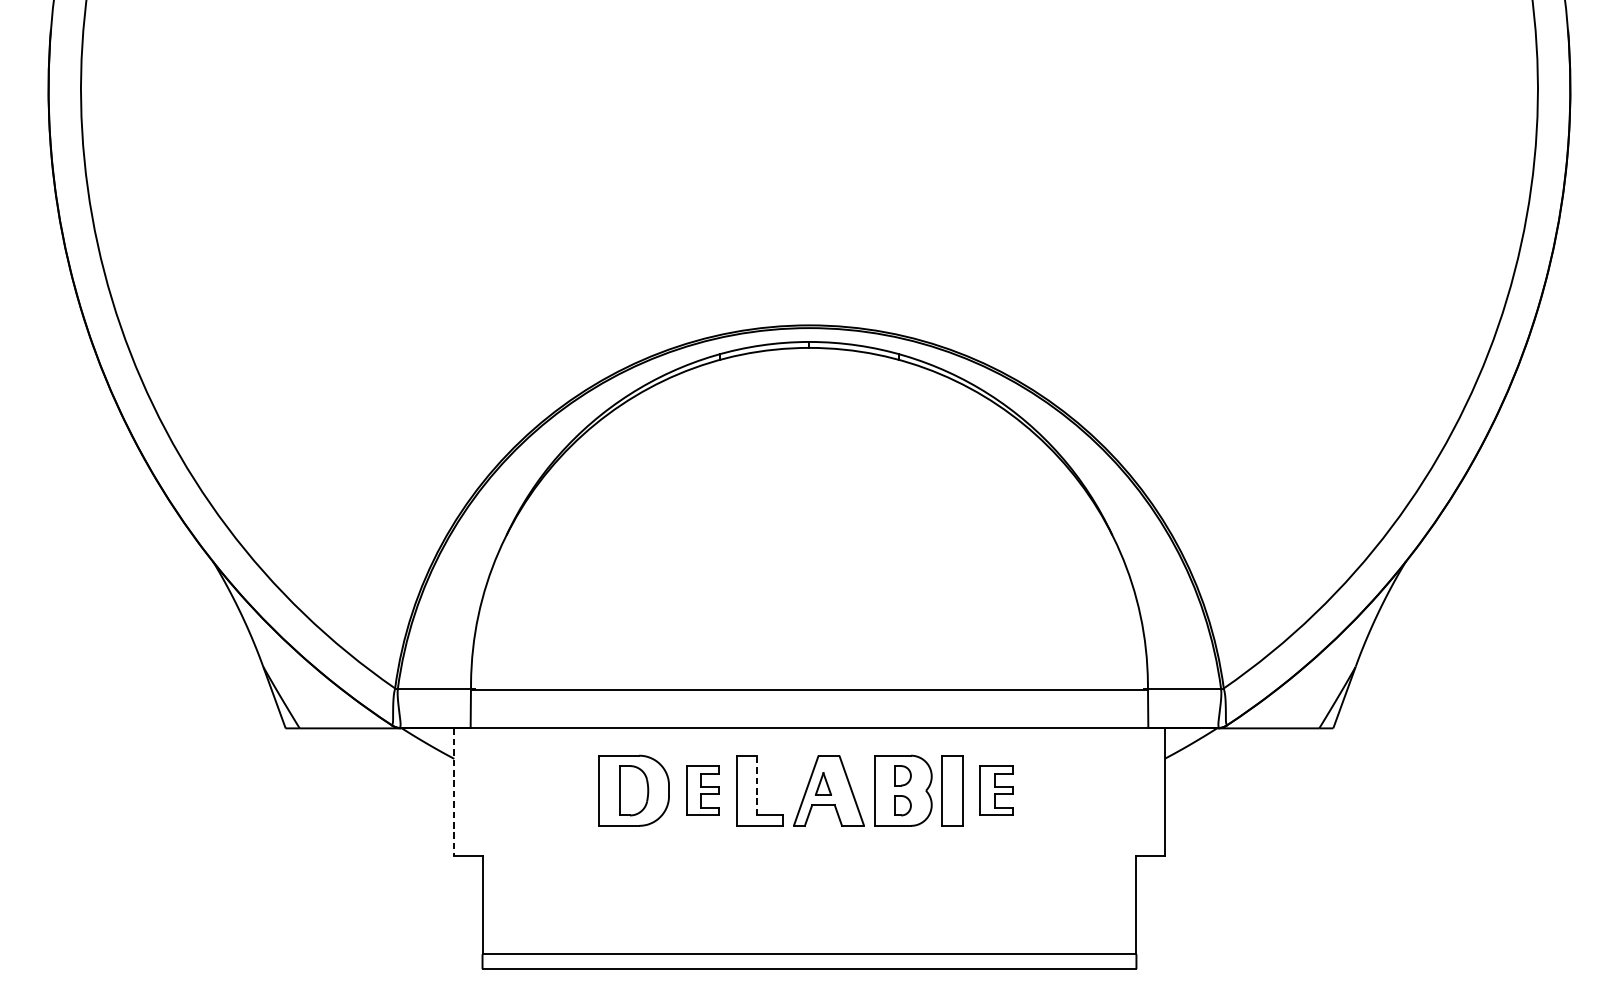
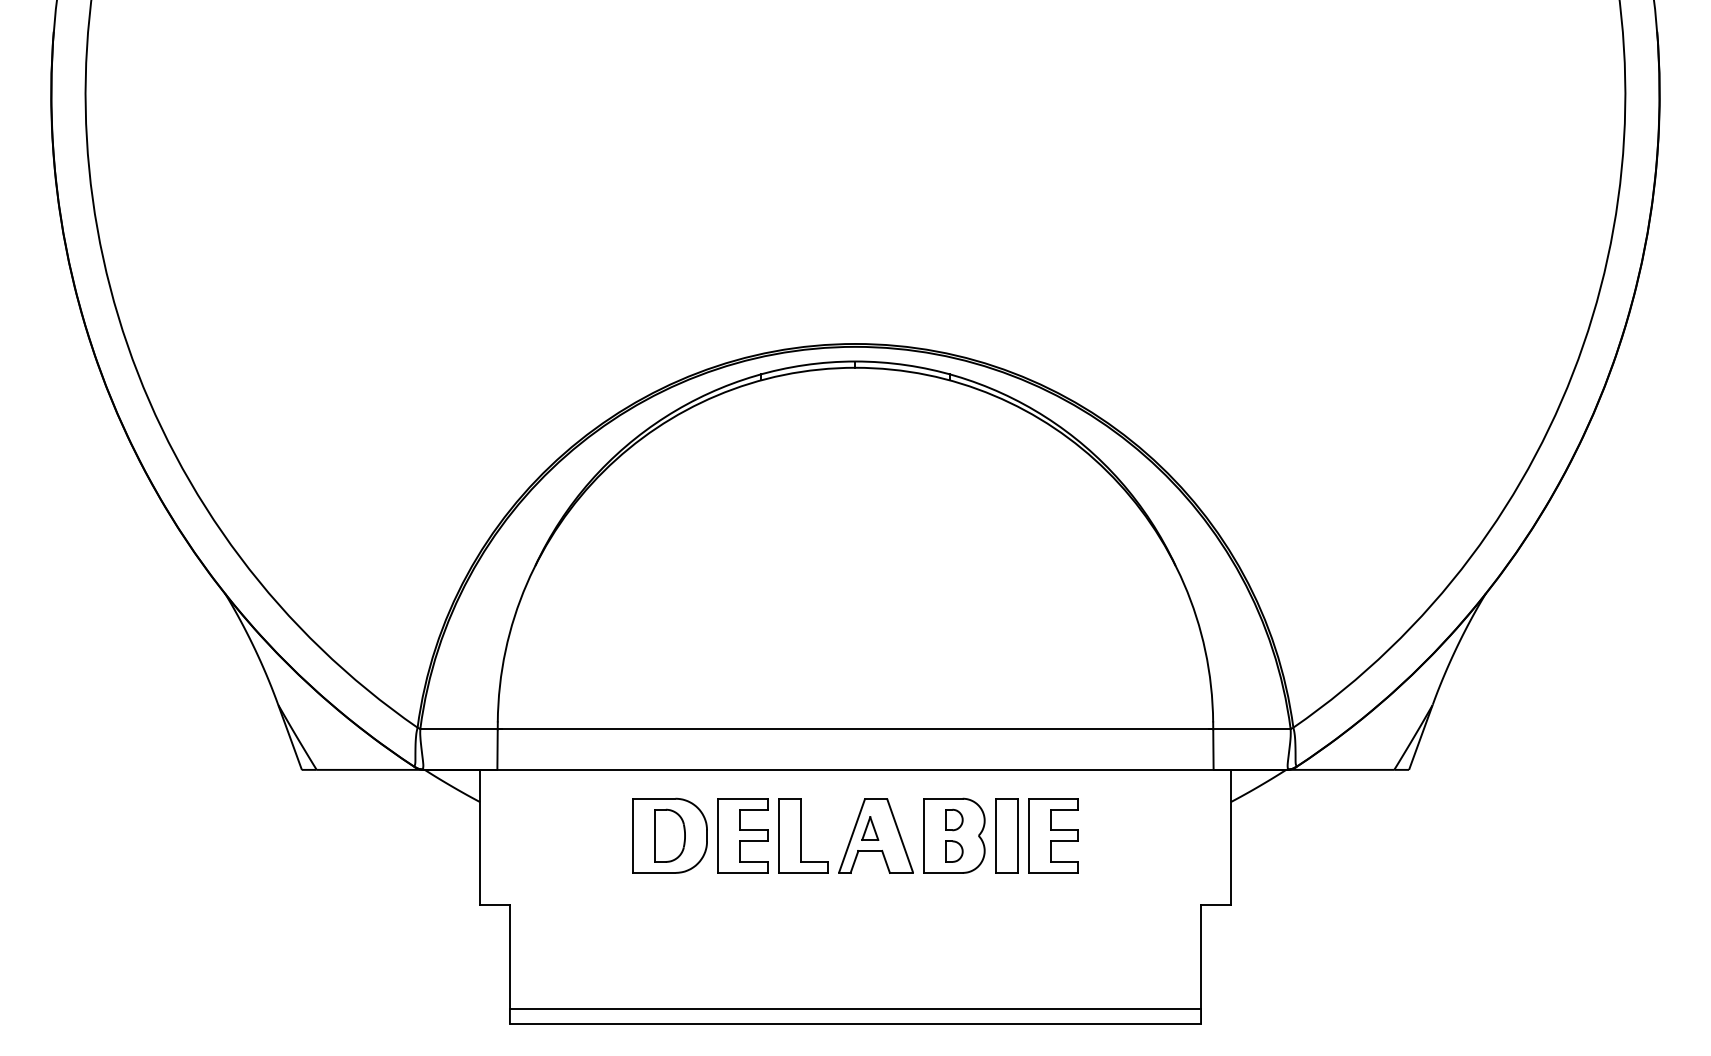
line: (757, 785) -> (800, 830), dashed -> solid
part: (702, 790) -> (742, 835), size x1.43
part: (996, 790) -> (1053, 835), size x1.43
line: (454, 792) -> (480, 837), dashed -> solid

